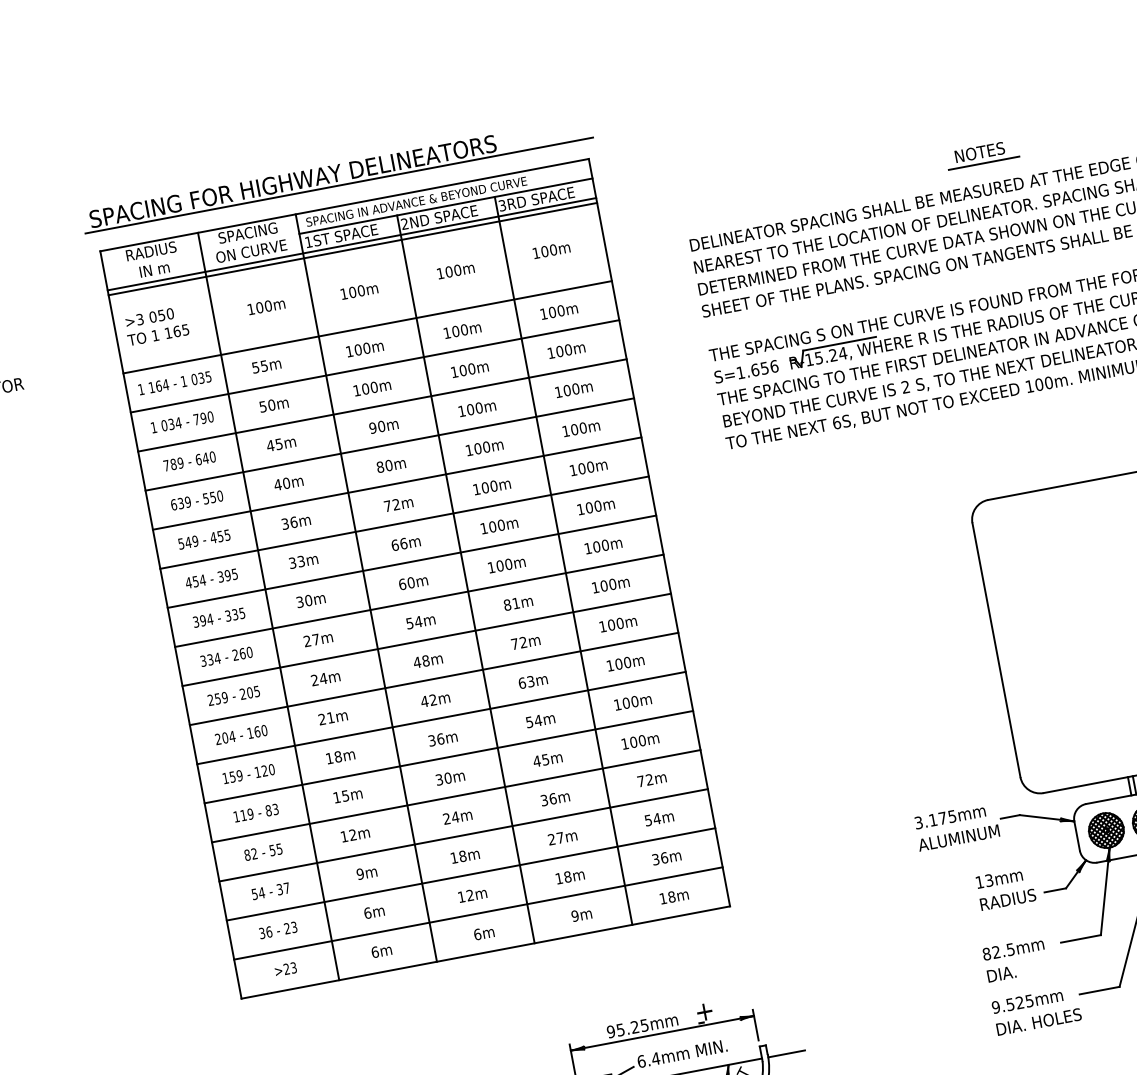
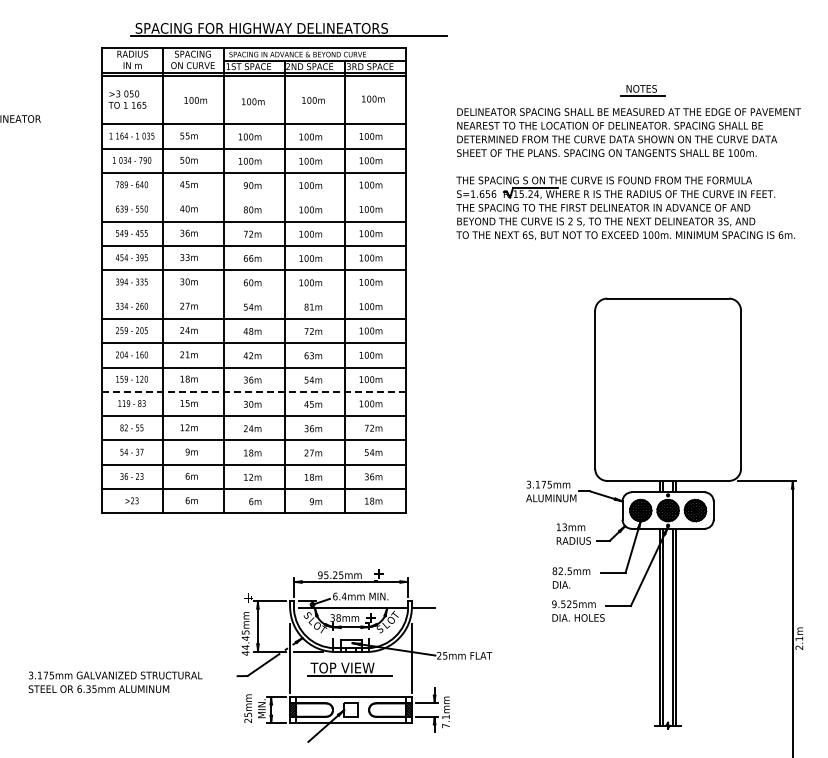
part: (336, 175) -> (288, 29), moved
line: (390, 444) -> (254, 197), removed
line: (419, 600) -> (254, 294), removed
line: (449, 756) -> (254, 391), solid -> dashed

